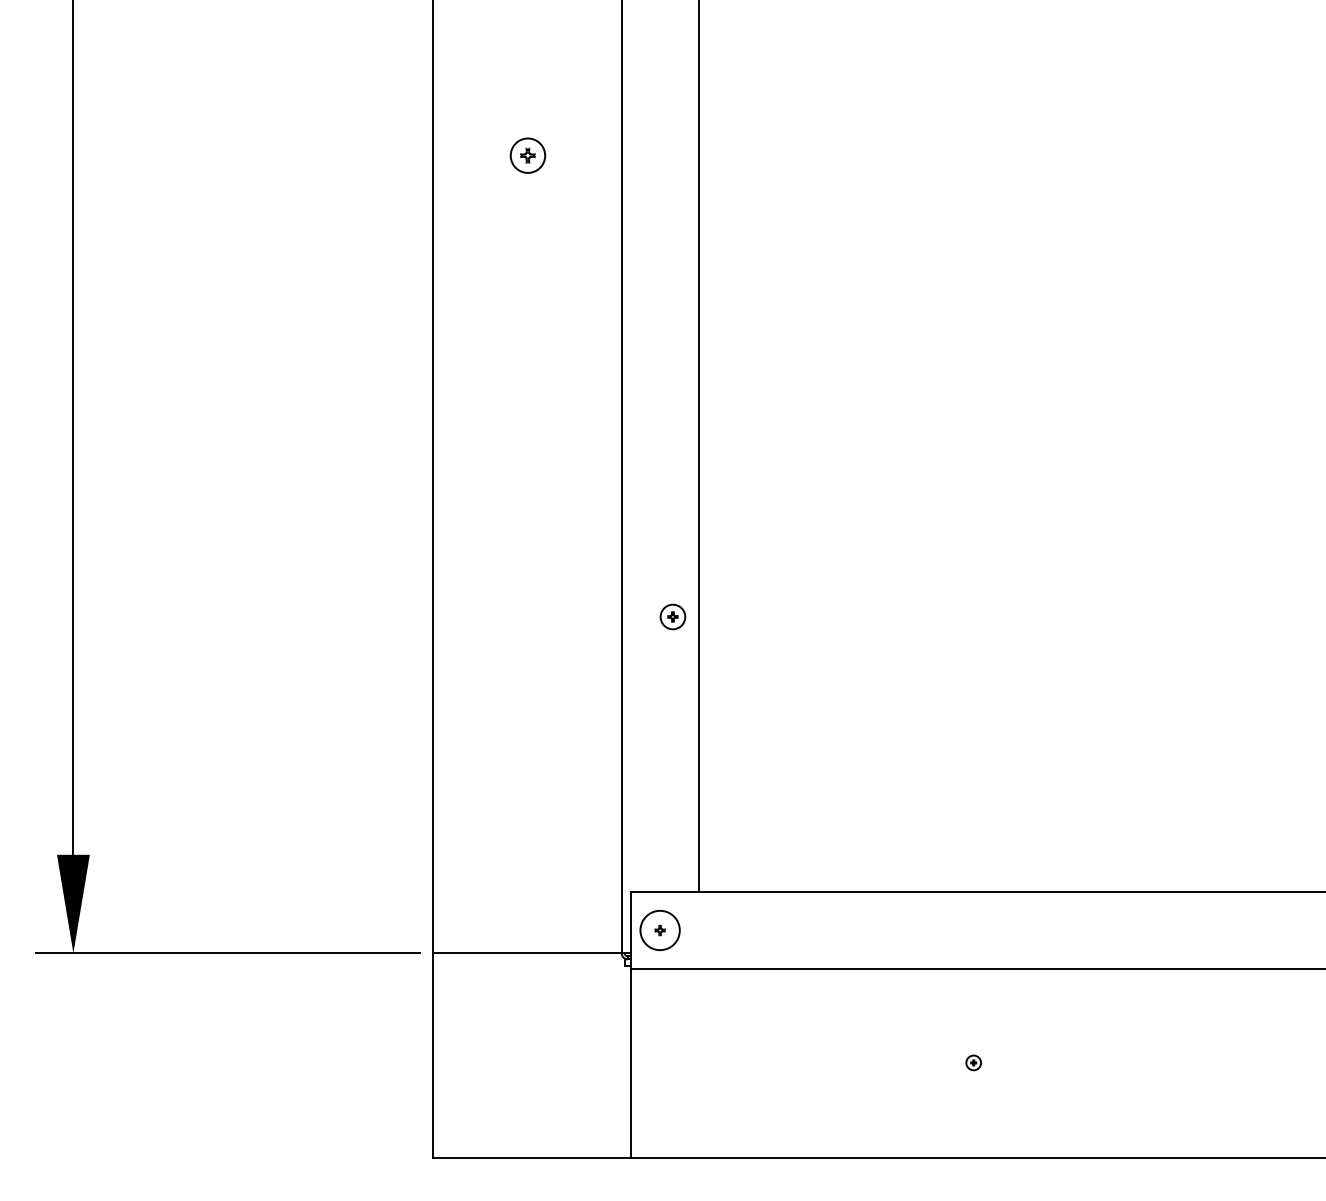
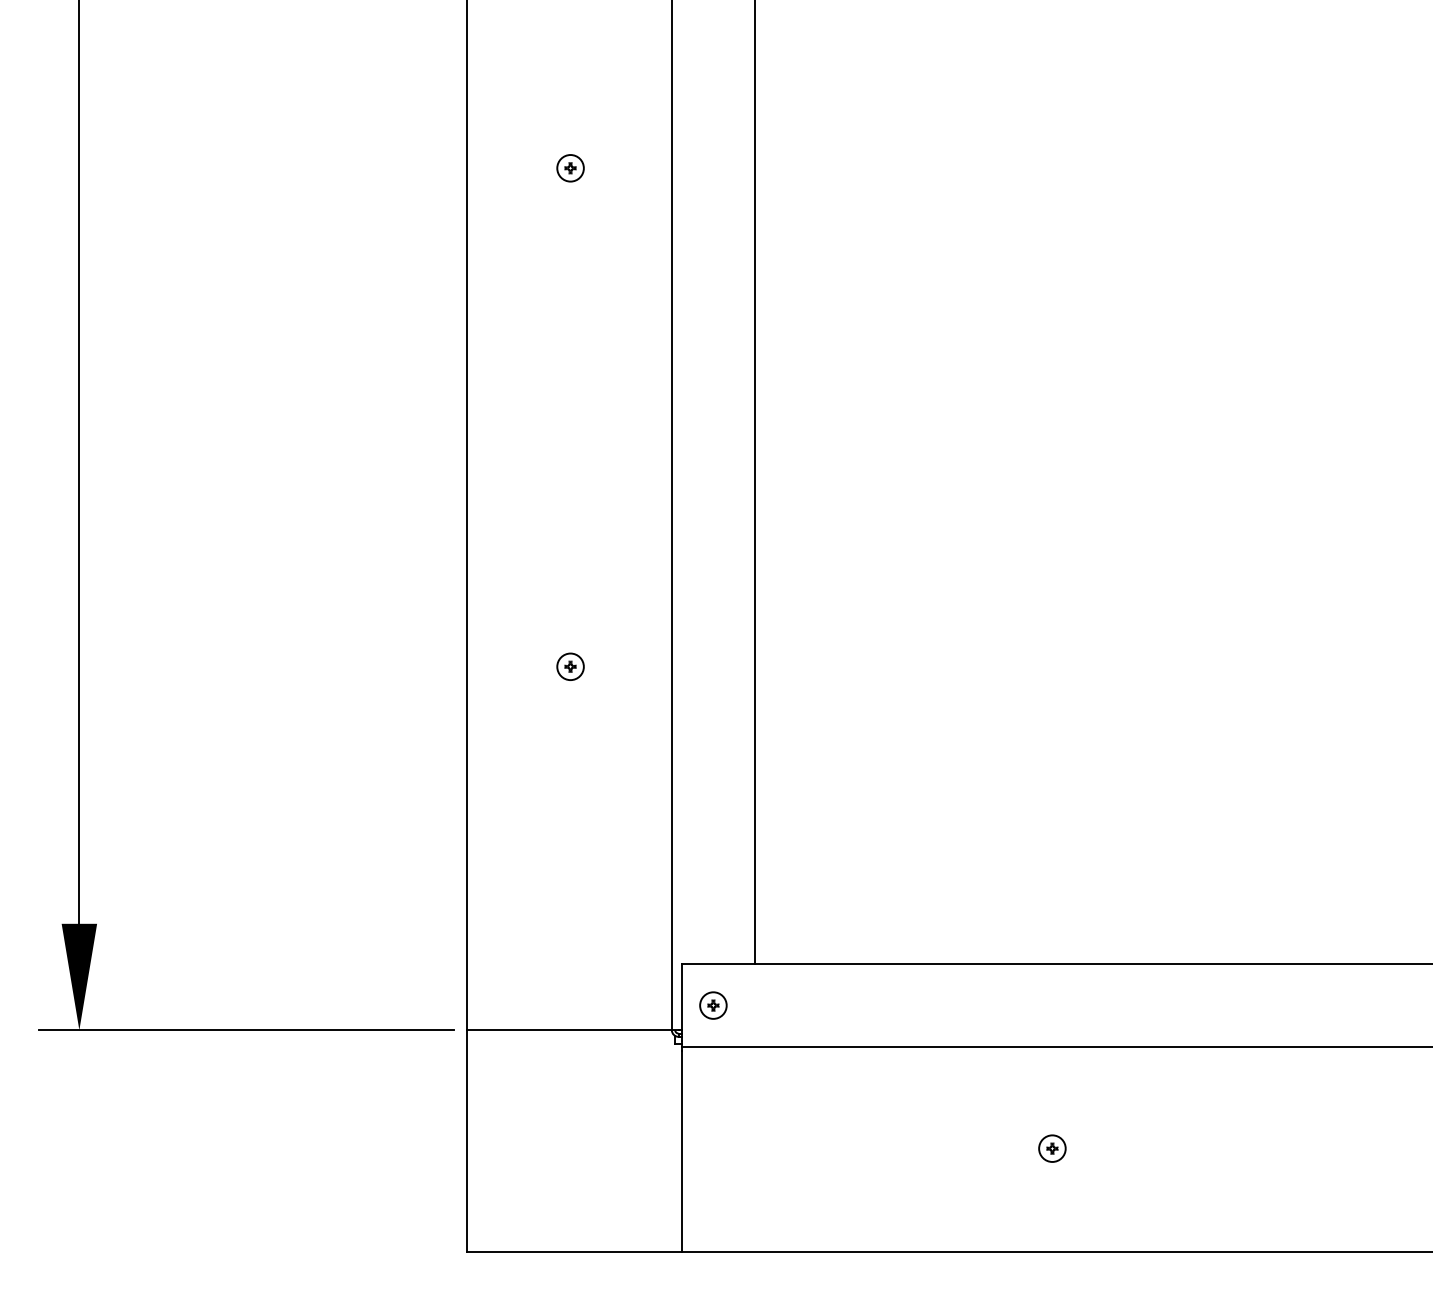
part: (527, 155) -> (570, 168), size x0.71
part: (672, 616) -> (570, 666), moved
circle: (659, 930) -> (712, 1005), size x0.62
part: (973, 1062) -> (1052, 1148), size x1.67

